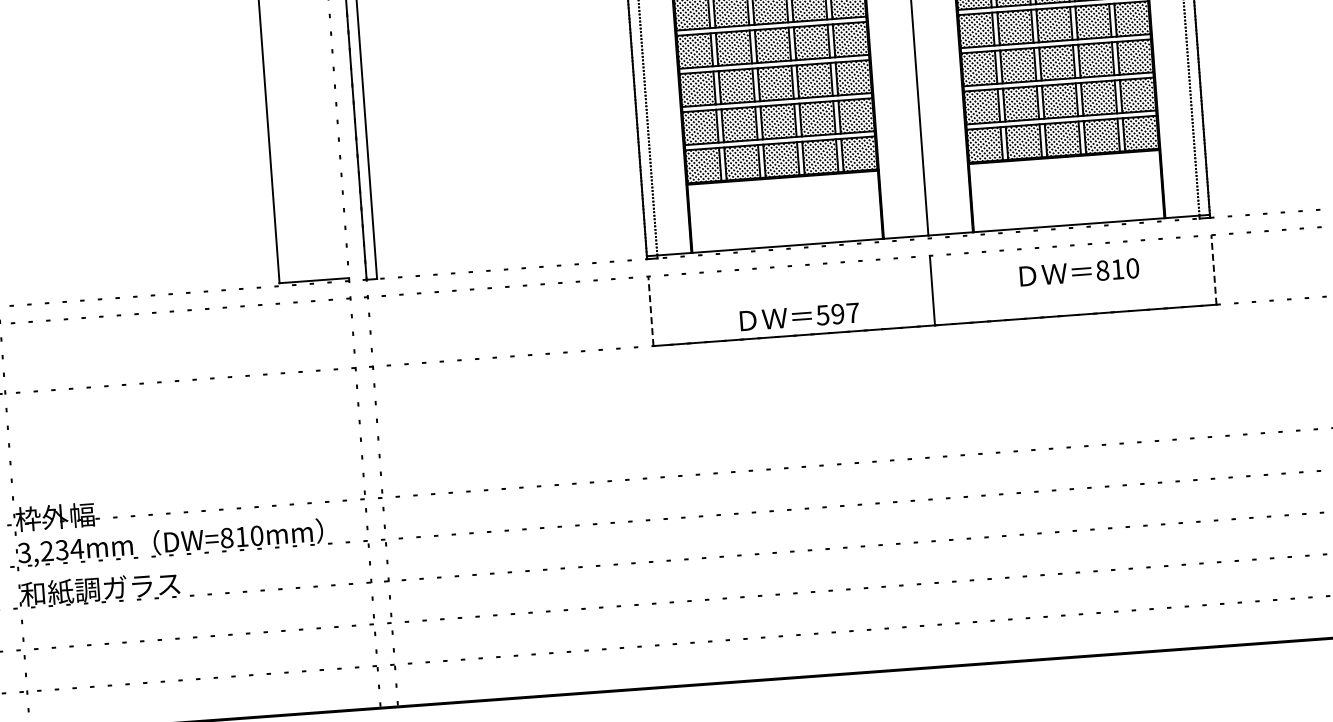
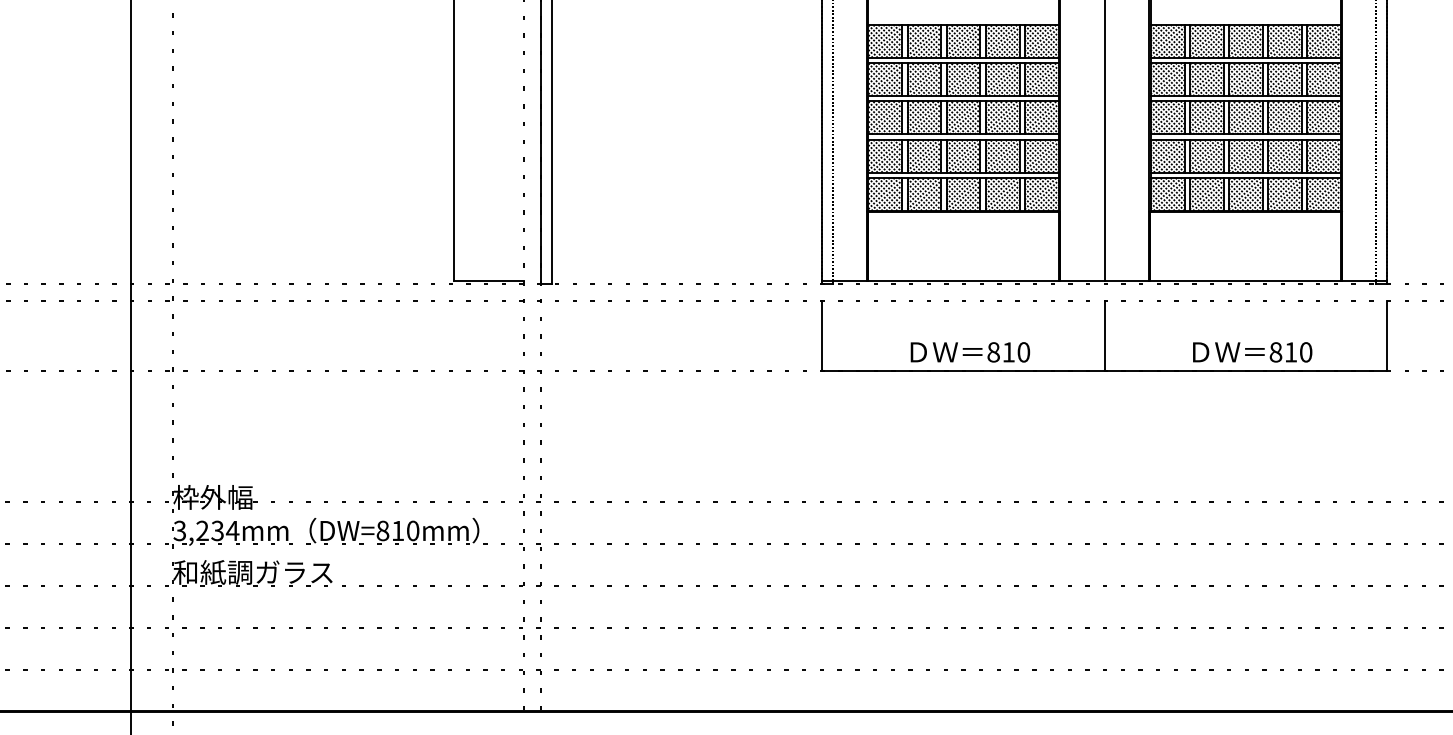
line: (1213, 269) -> (1386, 335), dashed -> solid
text: (1079, 272) -> (1252, 352), moved
line: (651, 310) -> (822, 335), dashed -> solid
text: (837, 314) -> (1008, 352), 597 -> 810

